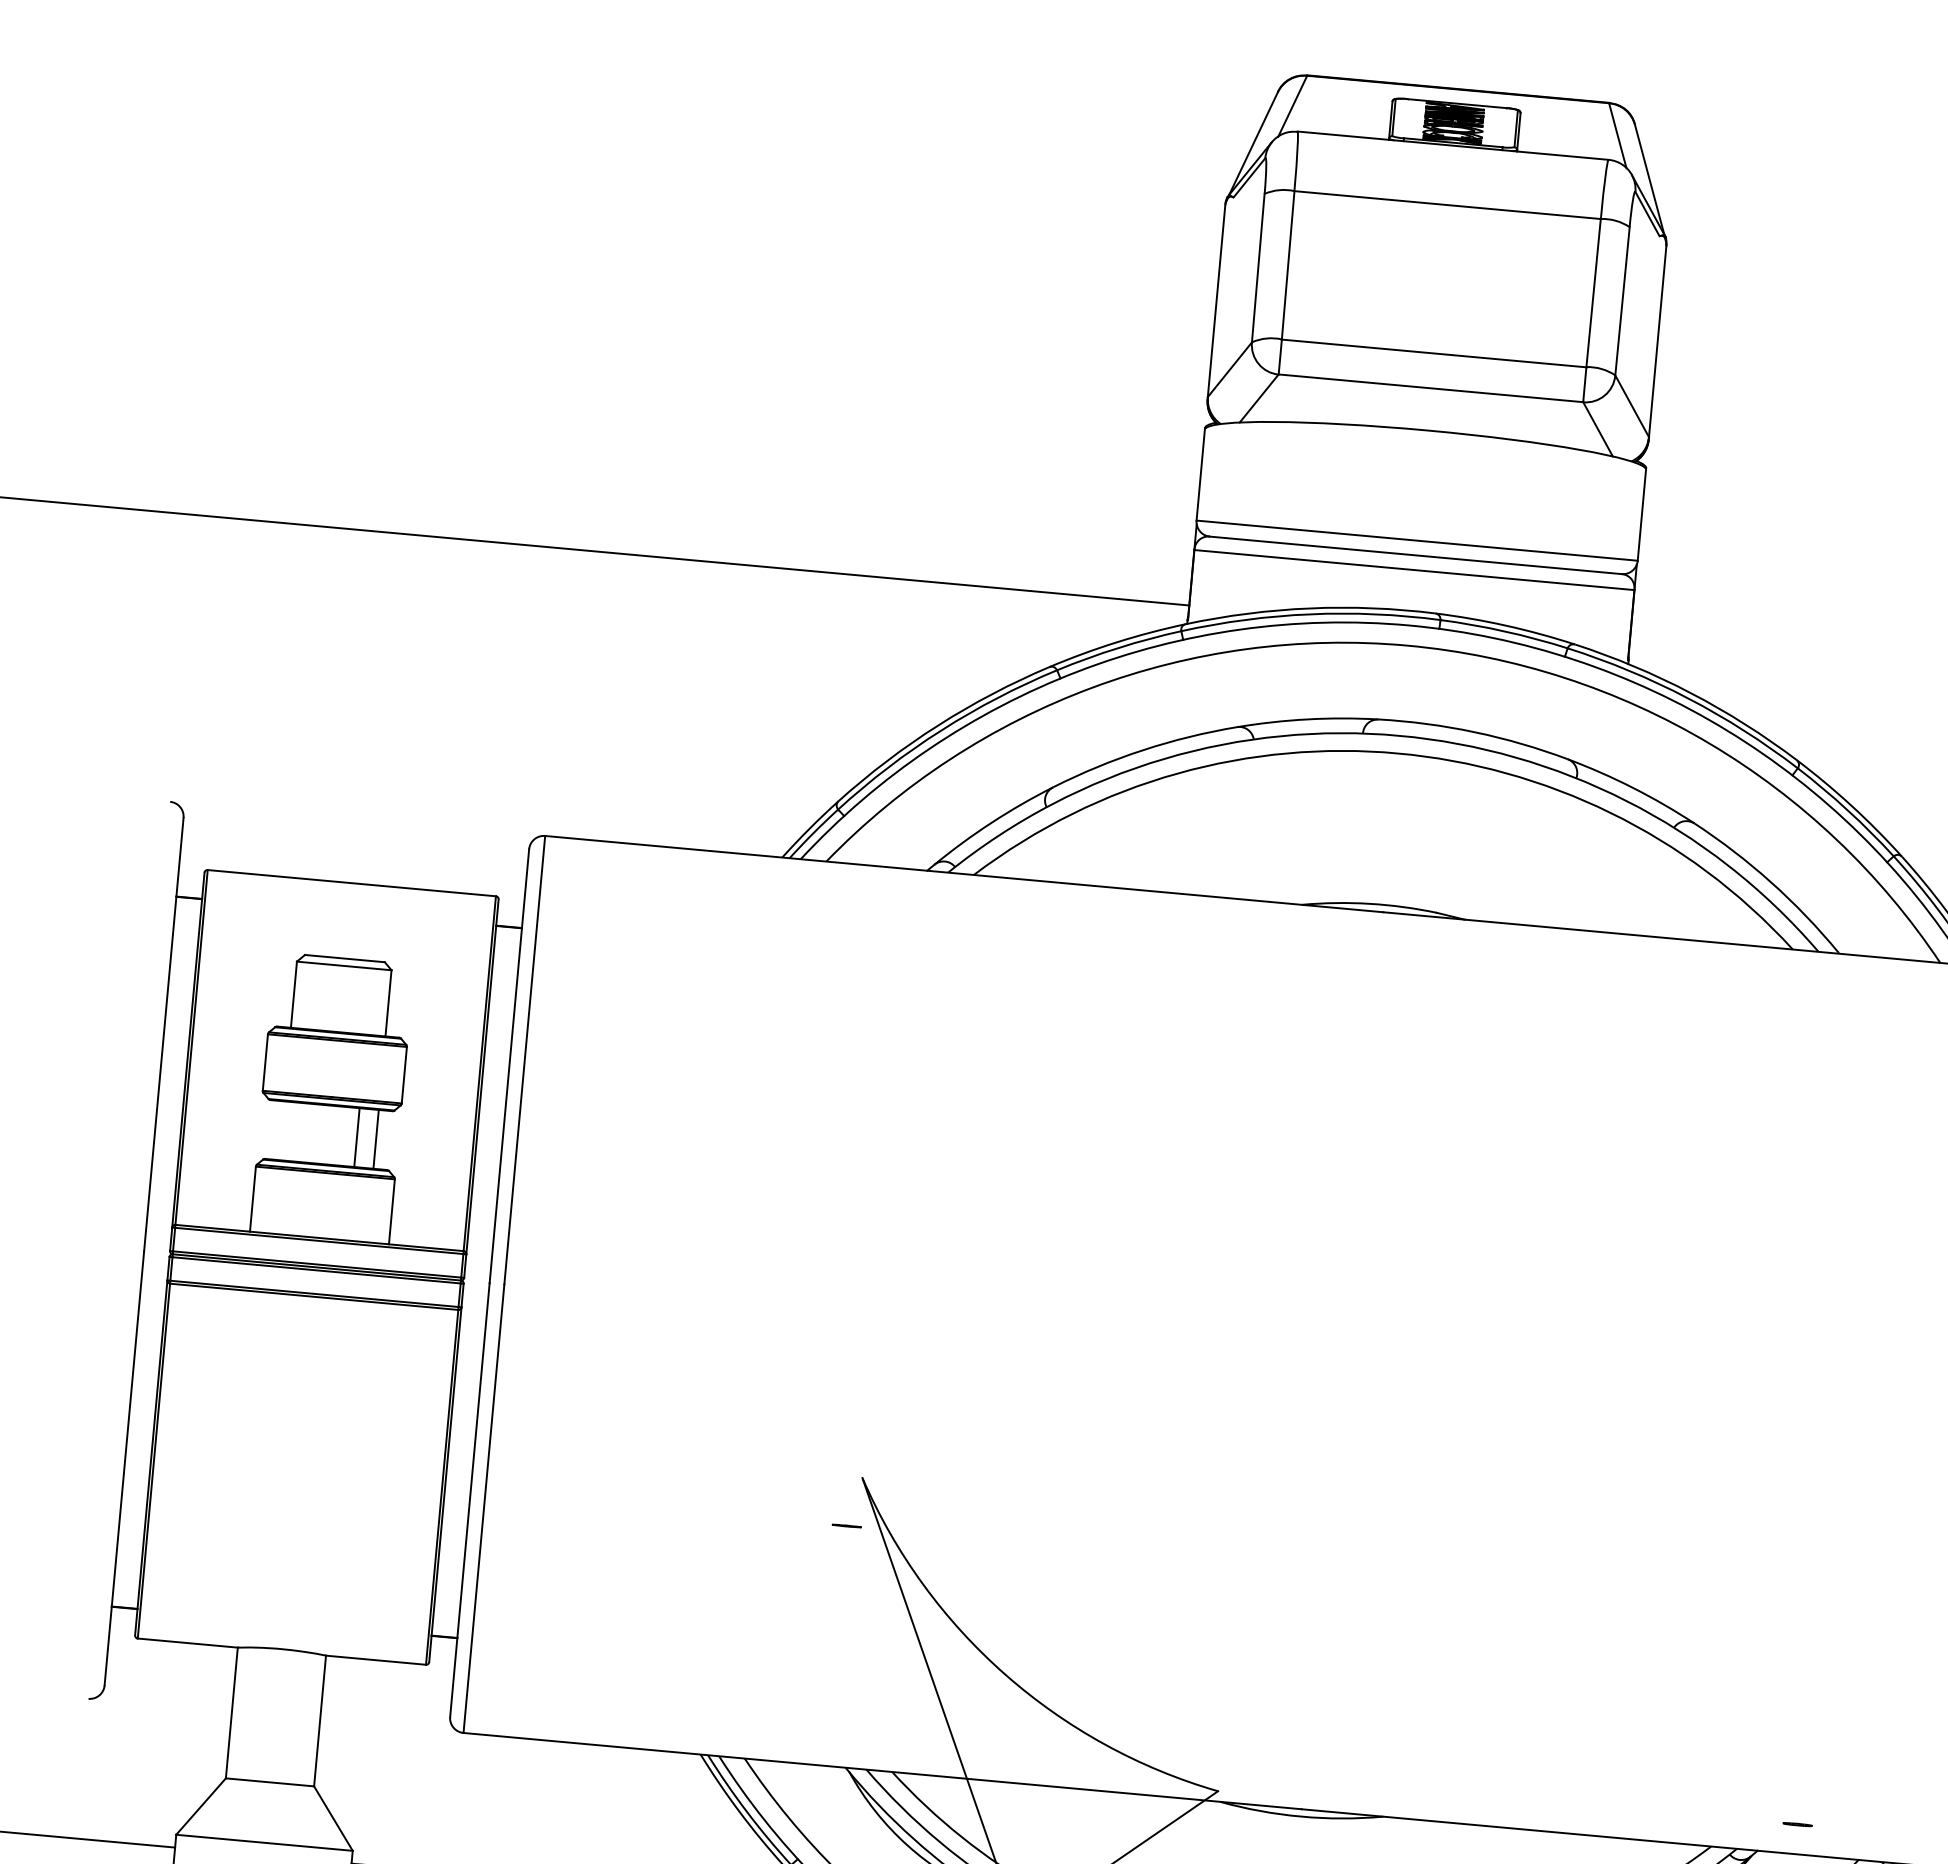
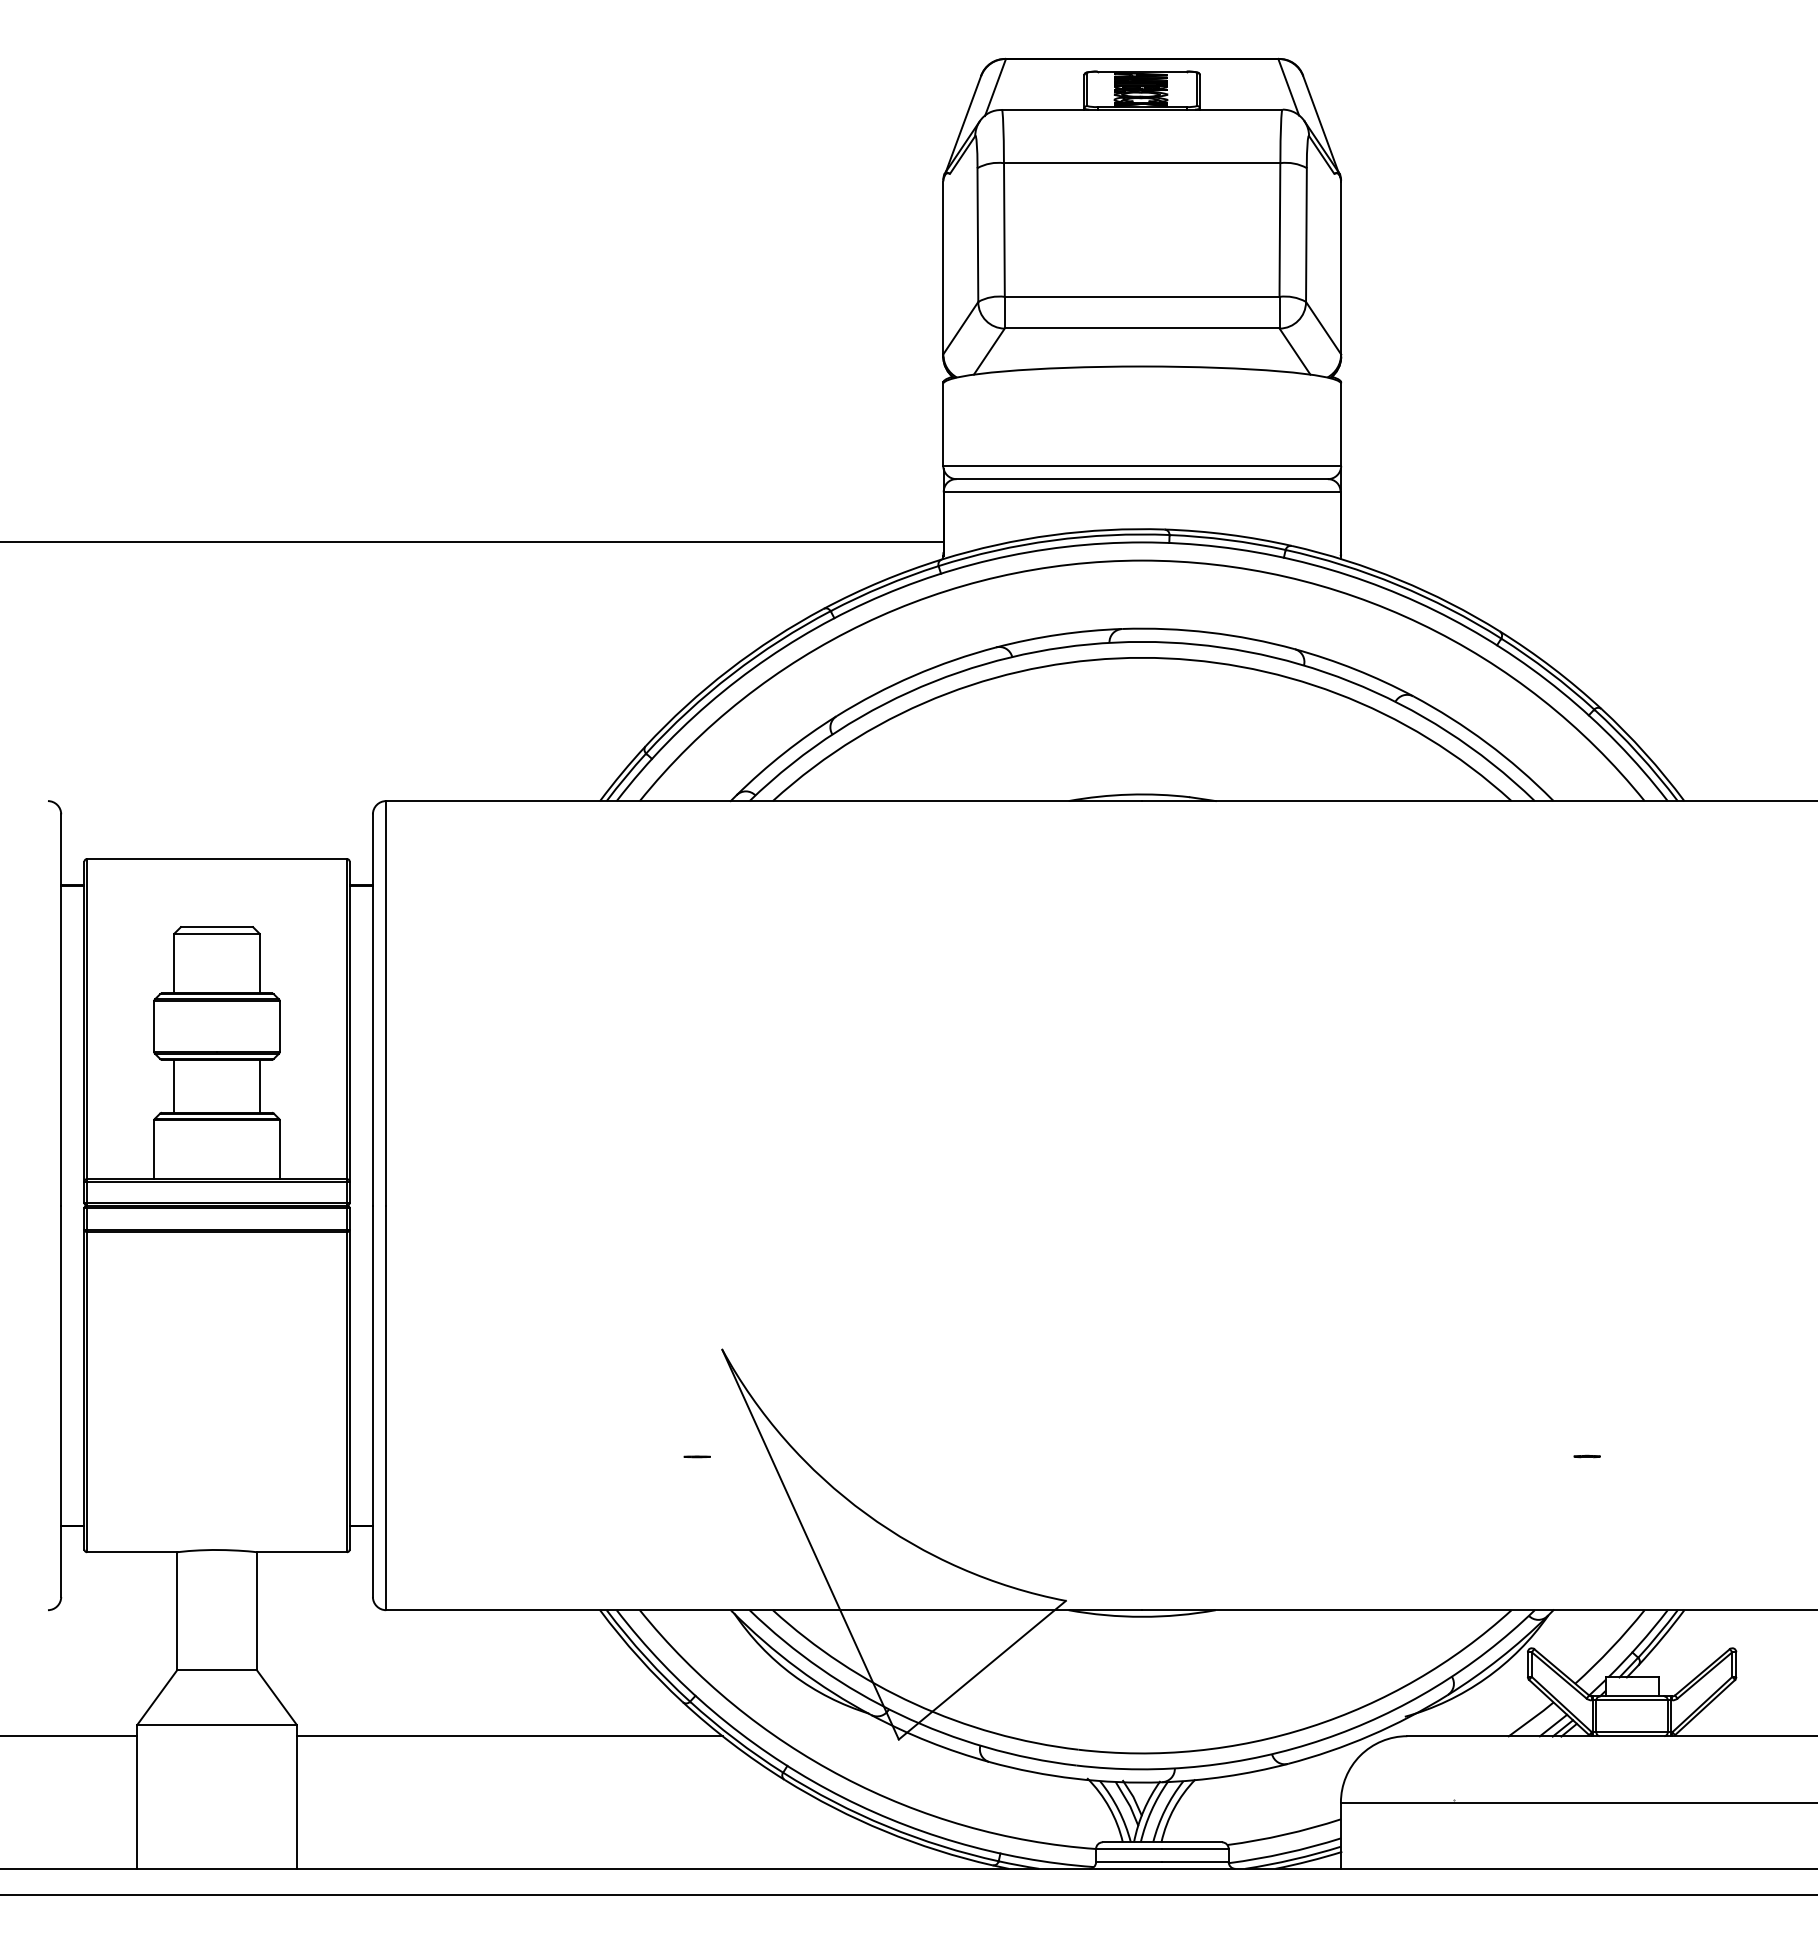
line: (357, 1136) -> (174, 1085), moved
line: (846, 1525) -> (696, 1456), moved
line: (1796, 1824) -> (1586, 1456), moved

